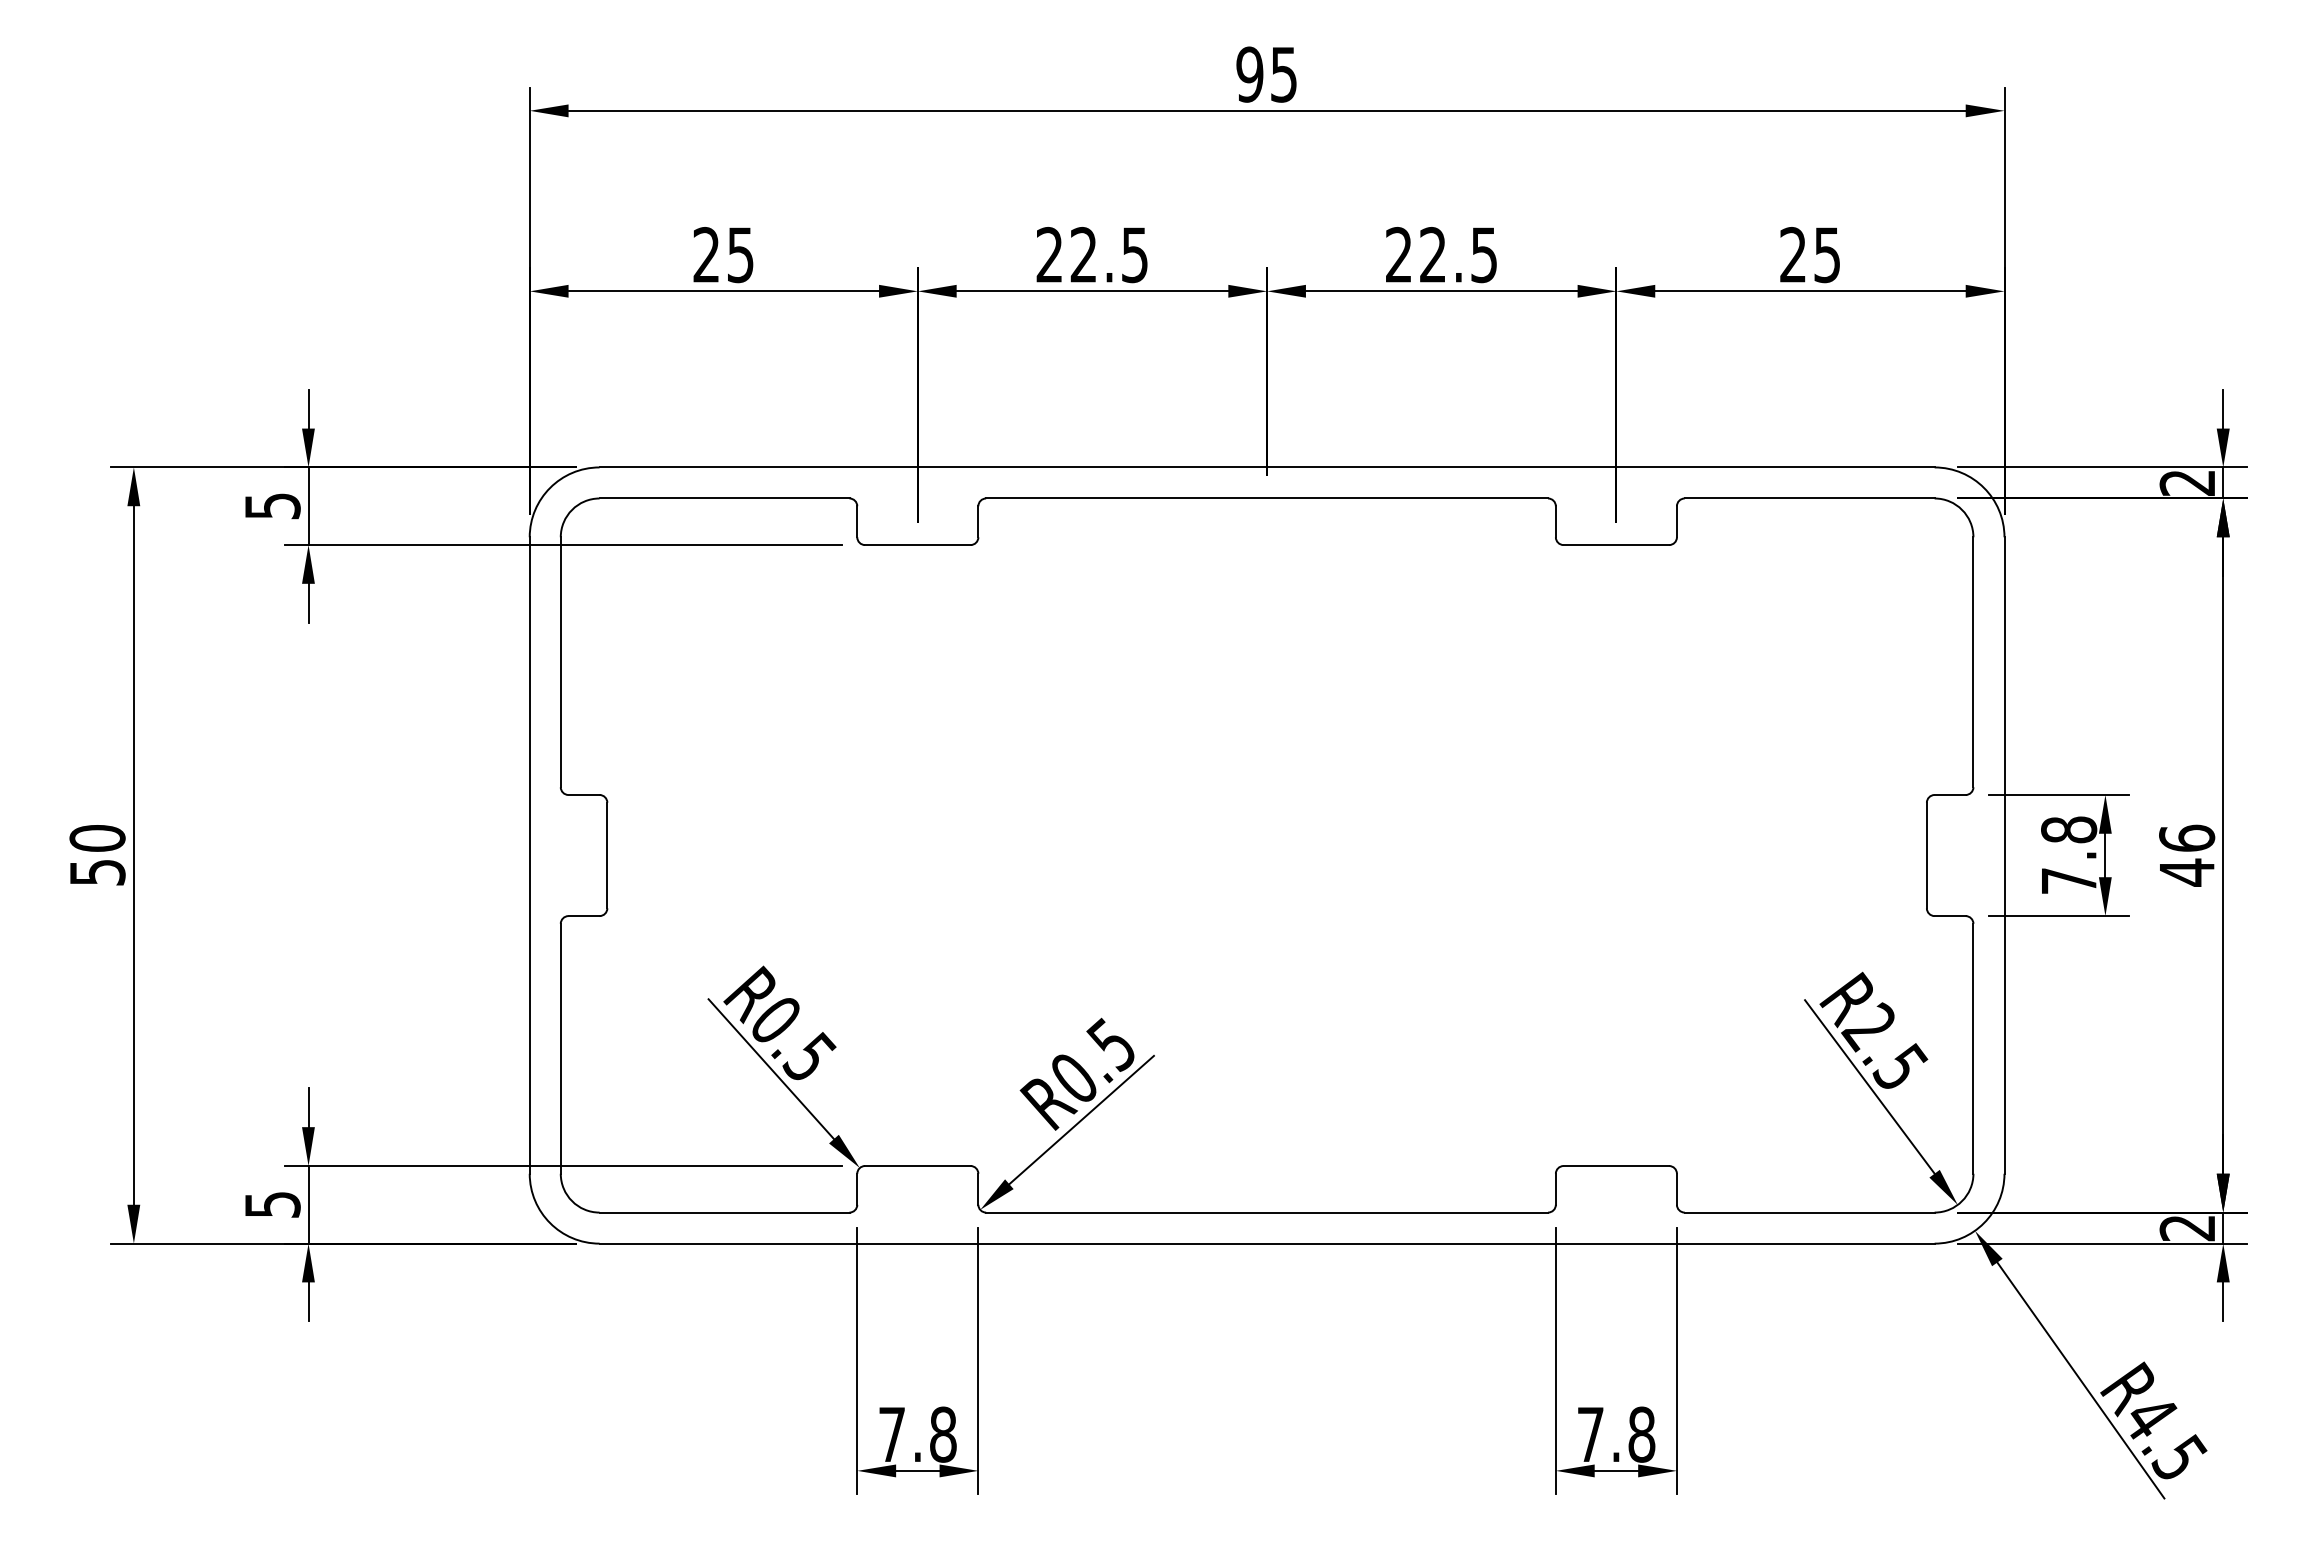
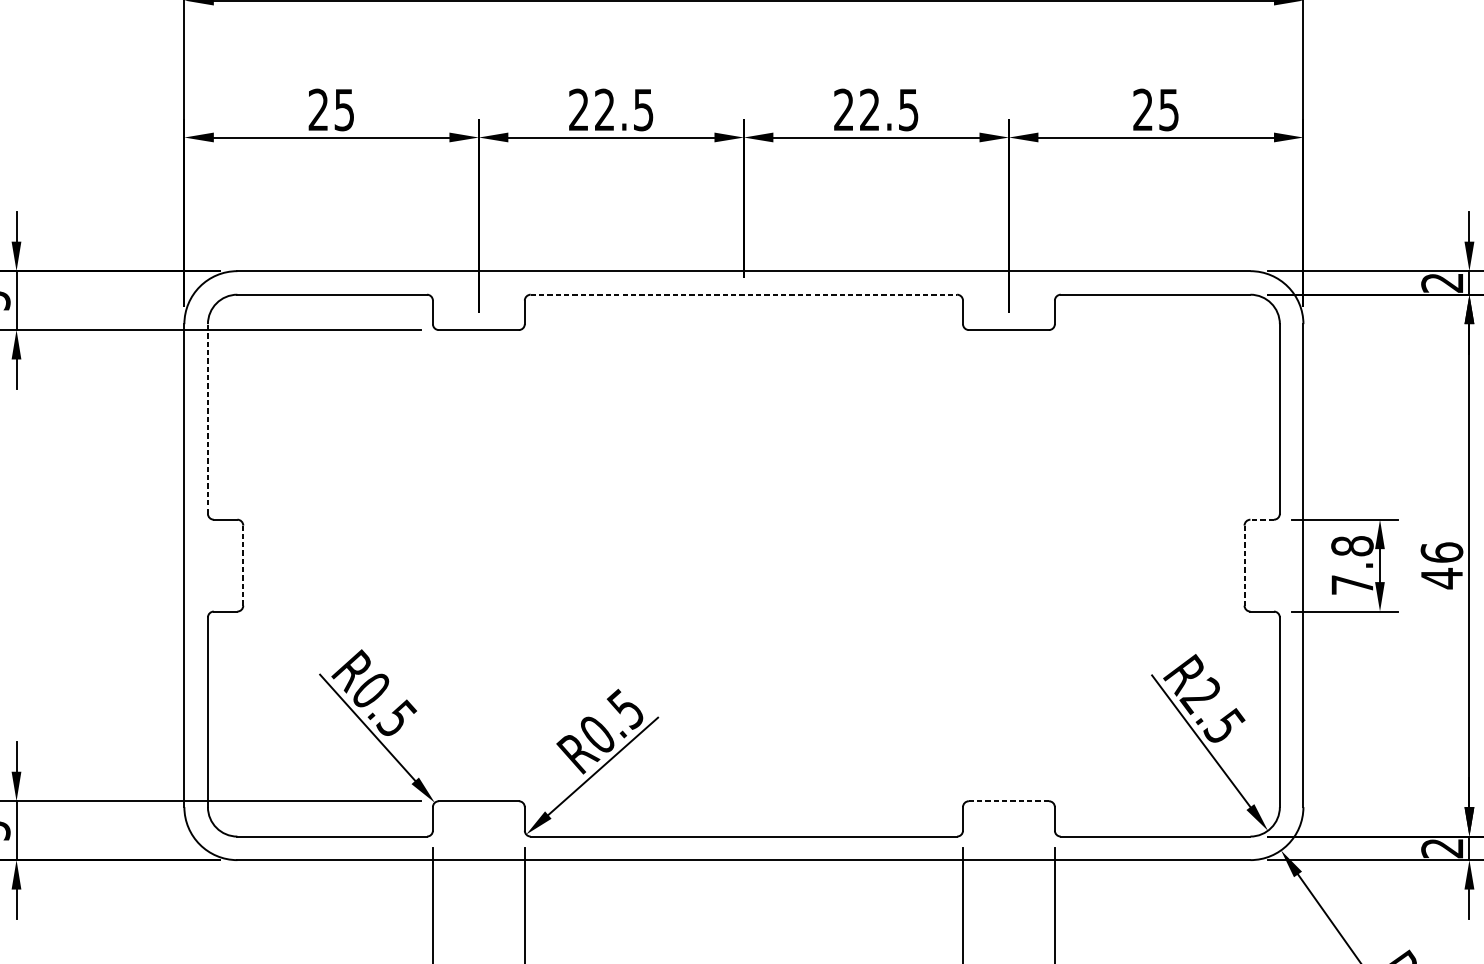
line: (1267, 498) -> (744, 294), solid -> dashed
line: (560, 662) -> (207, 419), solid -> dashed
line: (1950, 795) -> (1262, 520), solid -> dashed
line: (607, 855) -> (243, 565), solid -> dashed
line: (1926, 855) -> (1244, 565), solid -> dashed
line: (1616, 1166) -> (1009, 801), solid -> dashed

